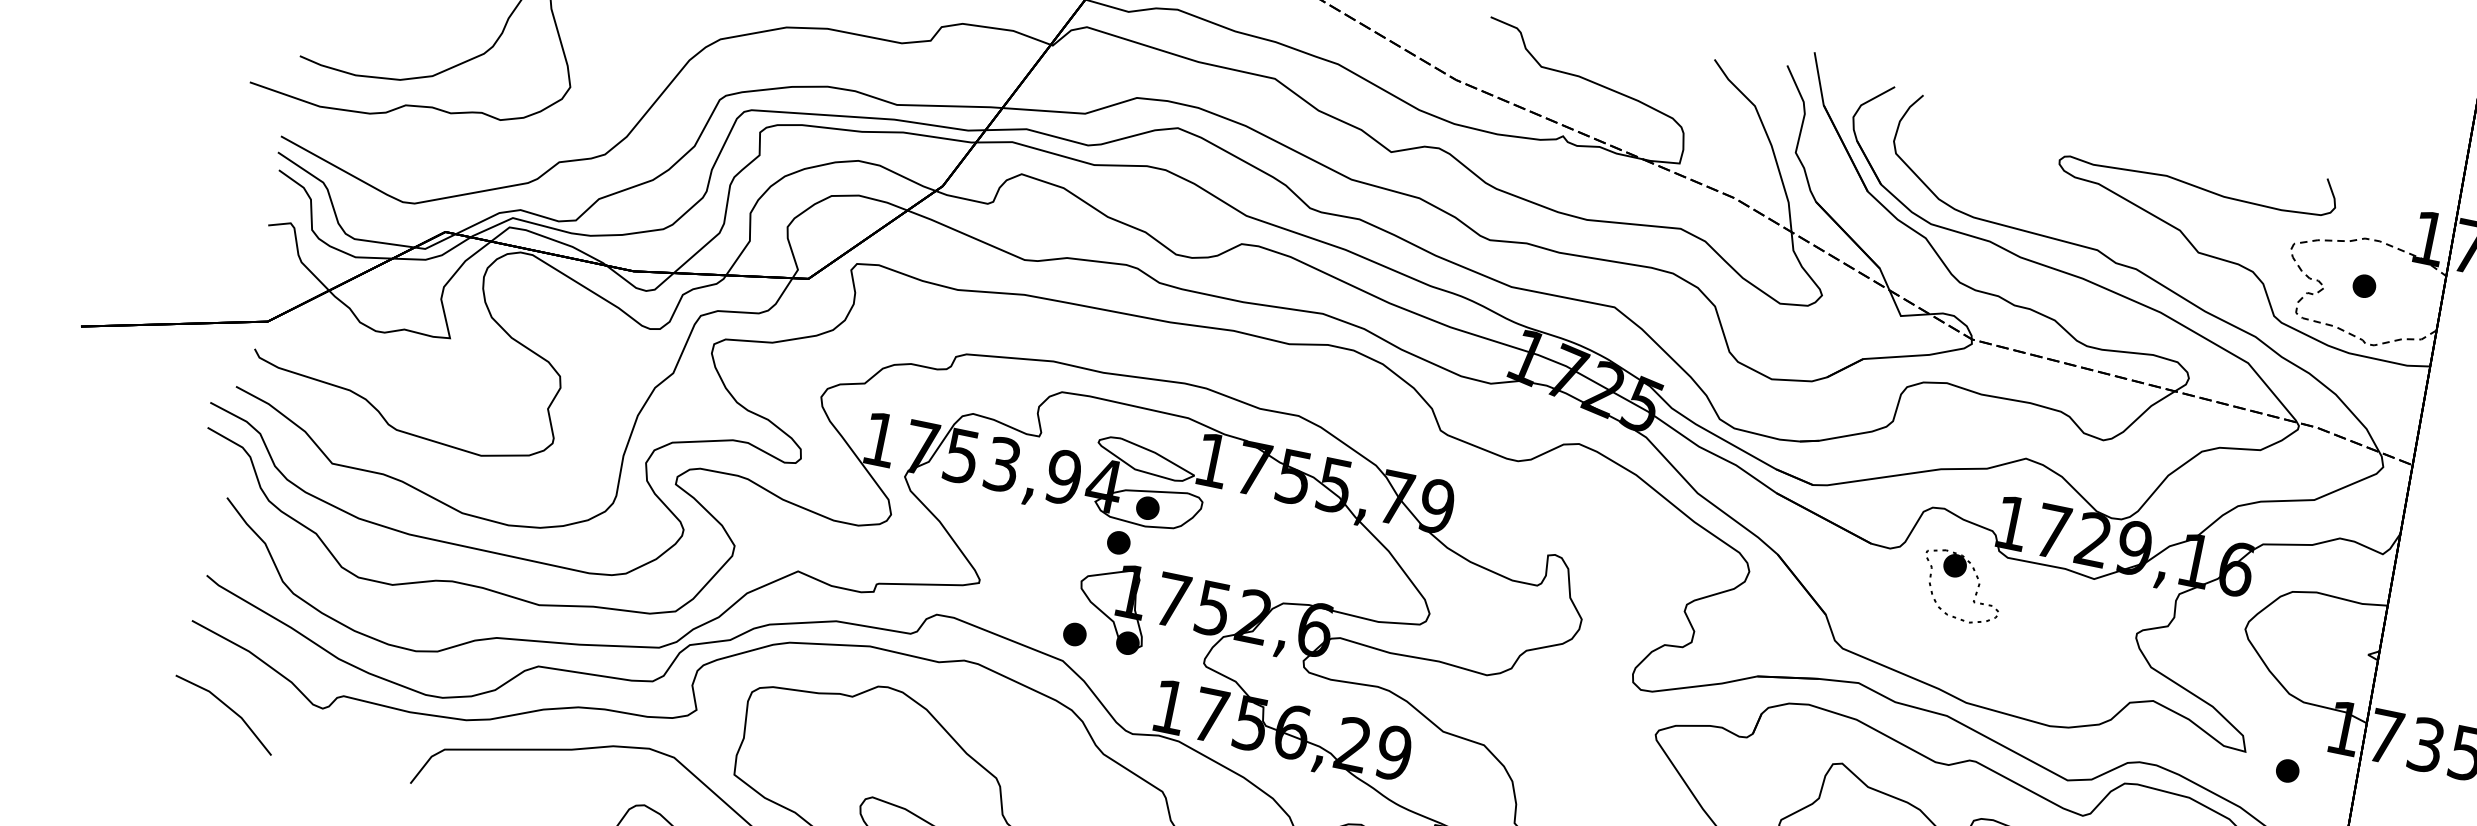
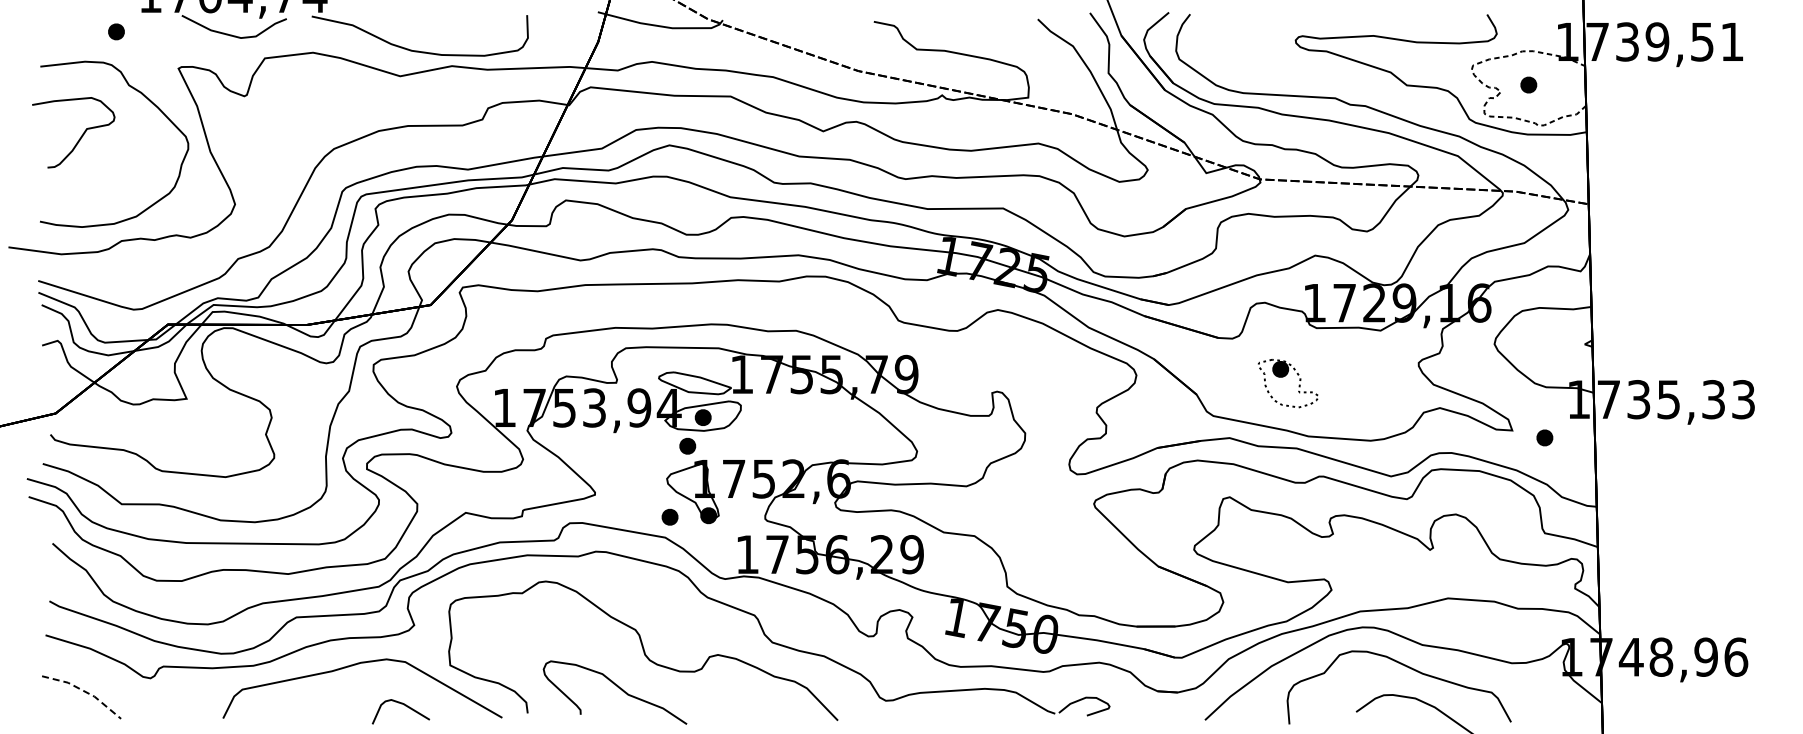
part: (1959, 576) -> (1285, 376), moved
line: (229, 708) -> (84, 691), solid -> dashed

